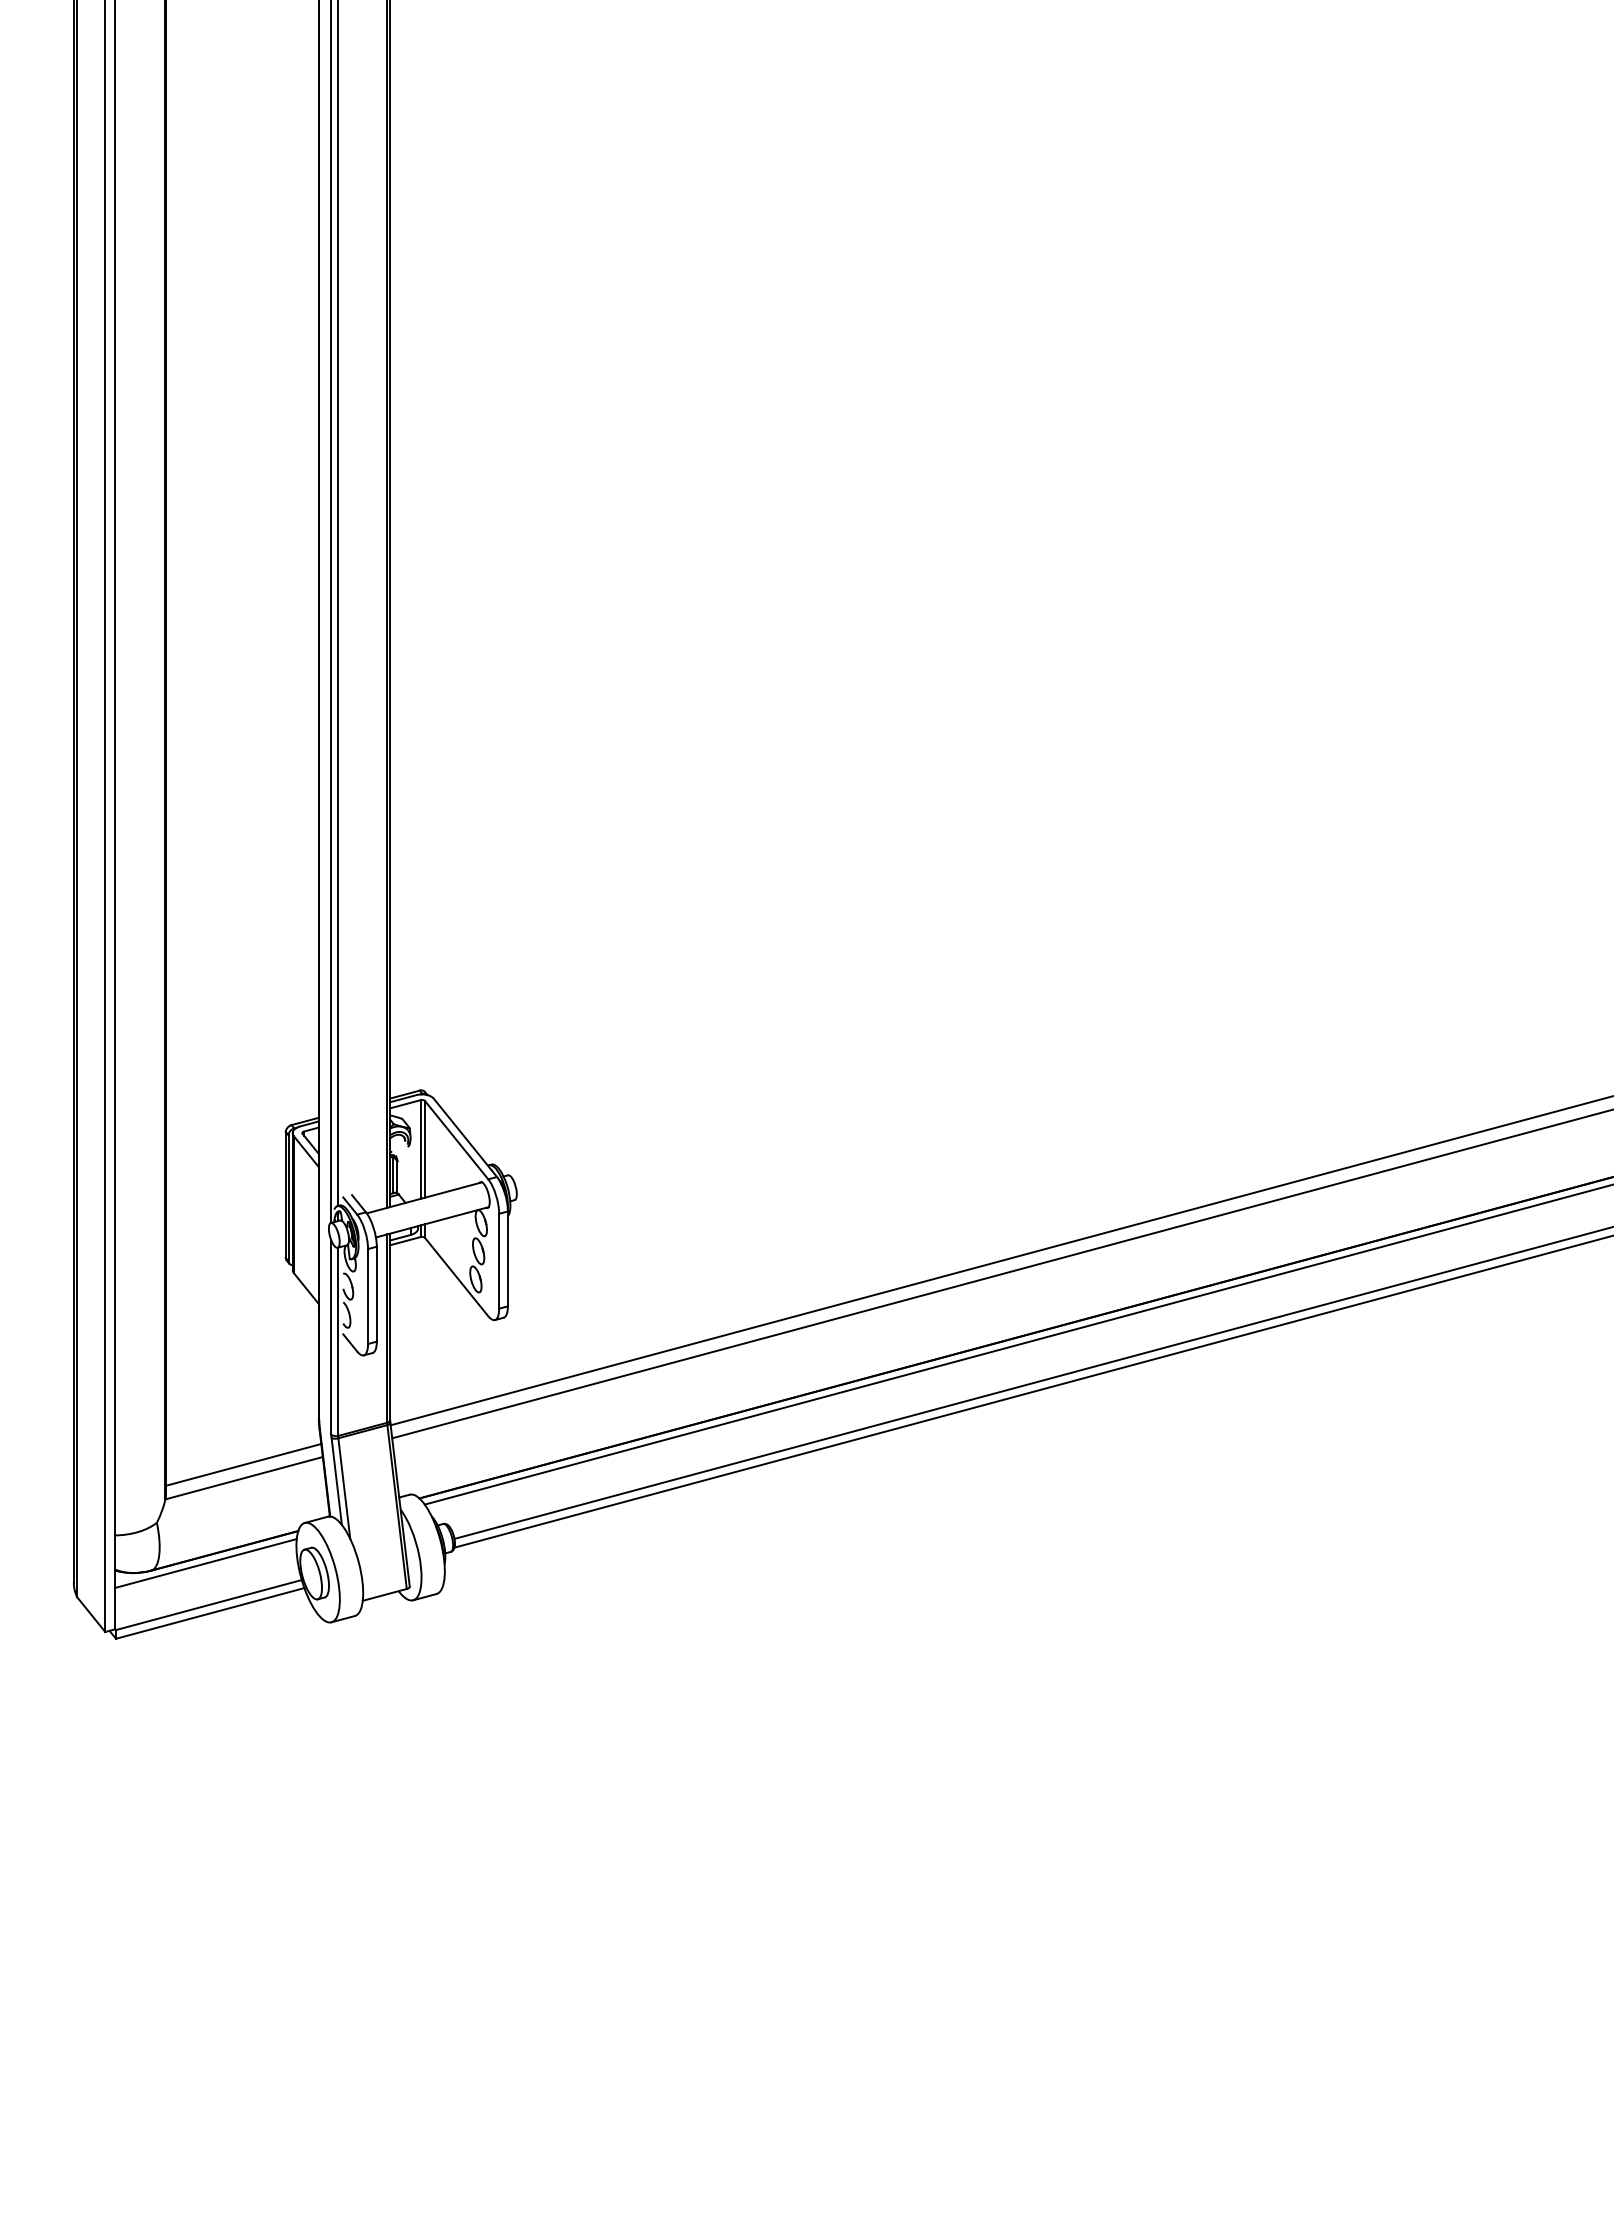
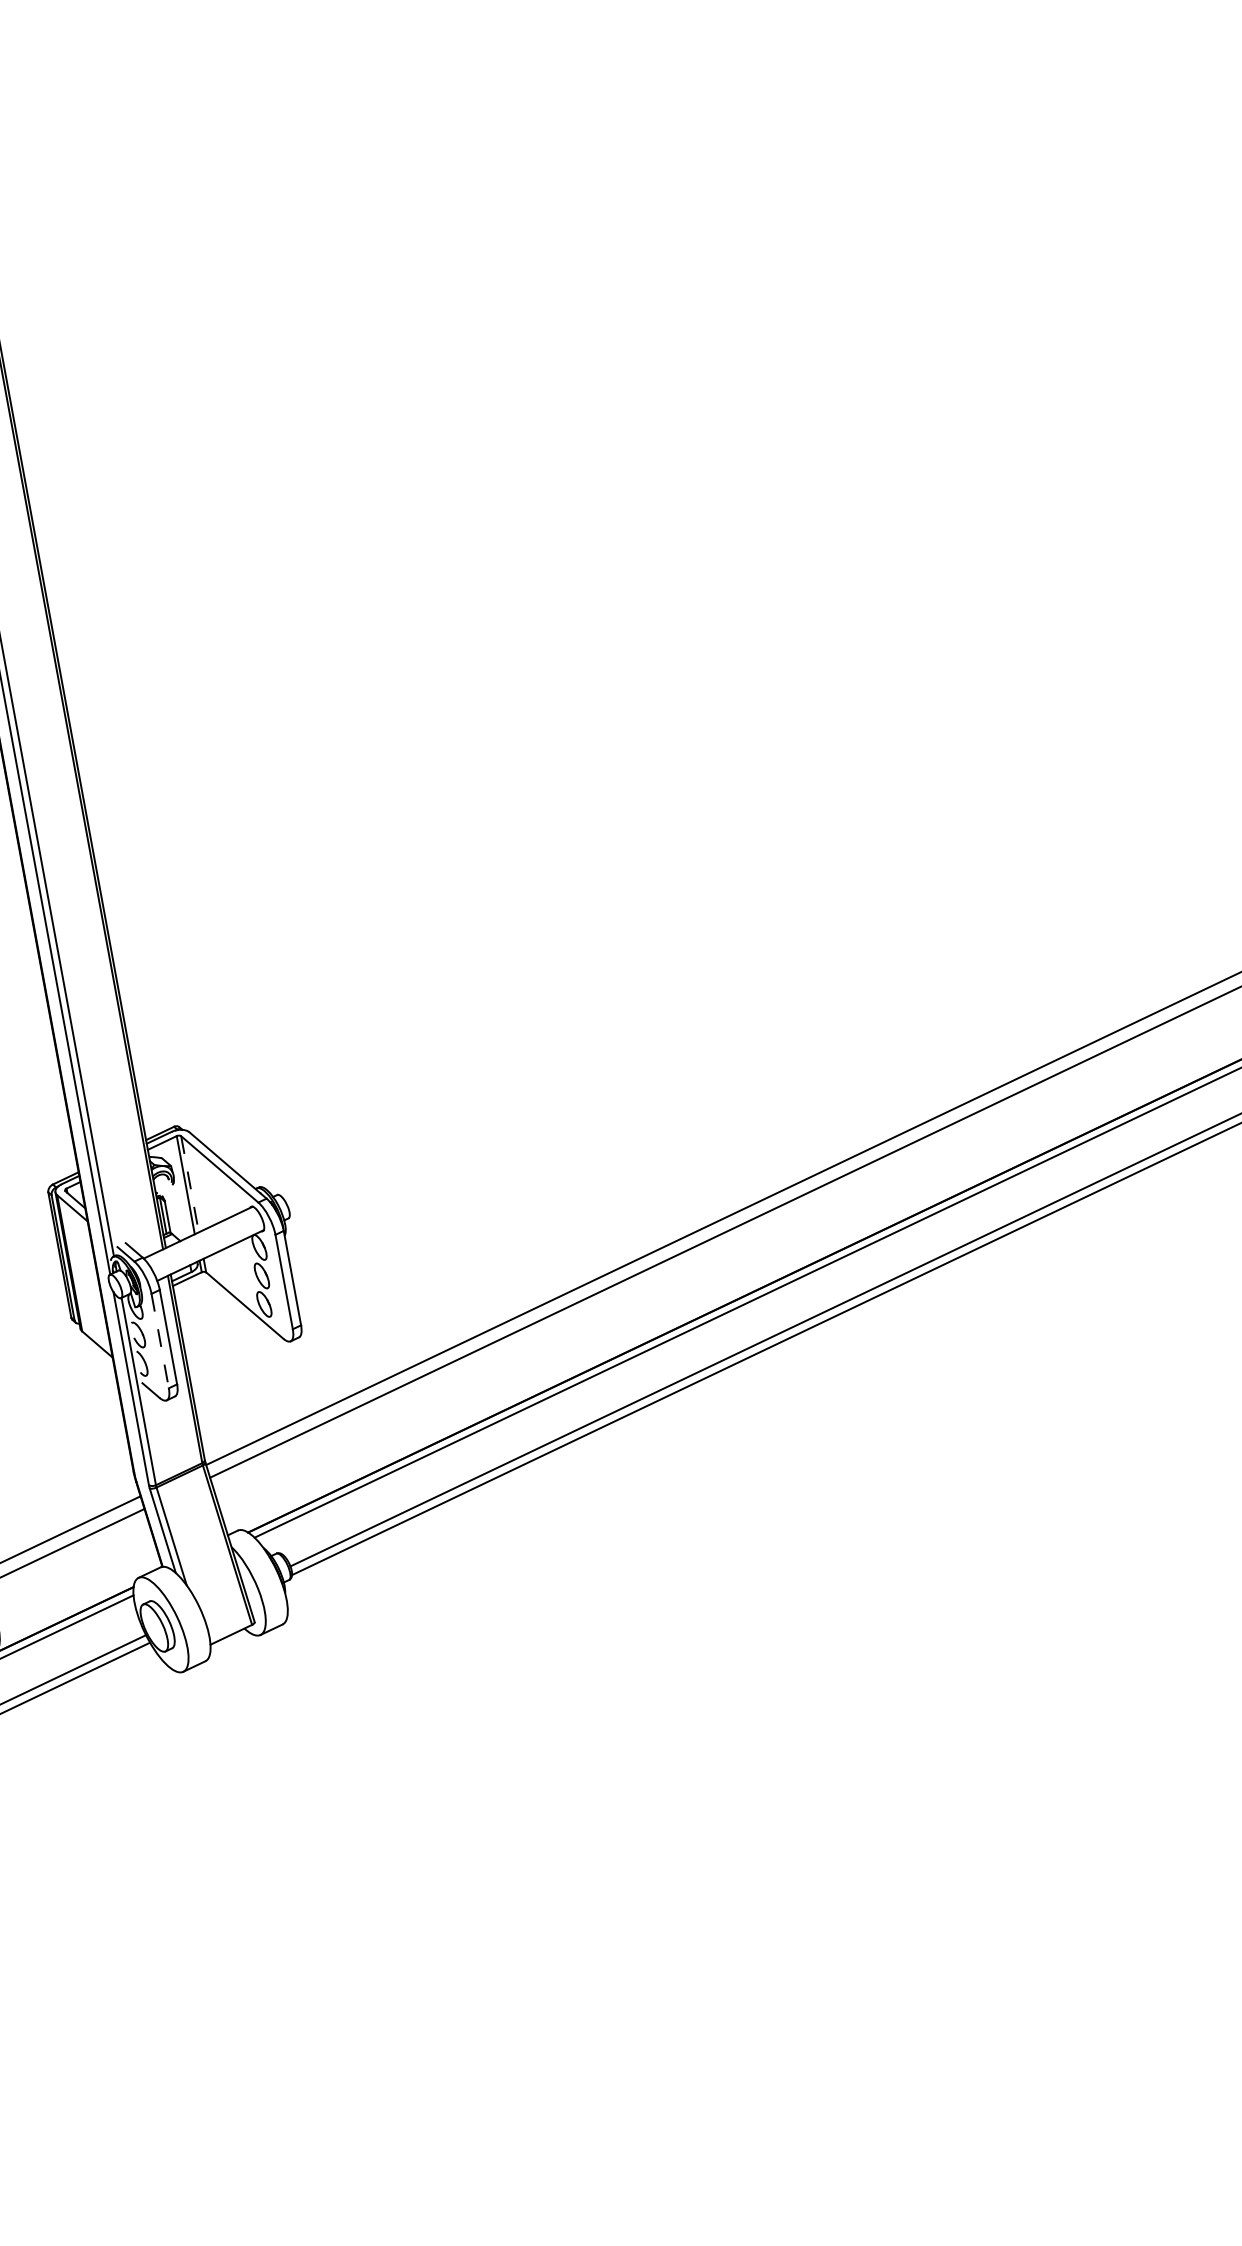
line: (425, 1149) -> (190, 1184), solid -> dashed
line: (368, 1297) -> (160, 1341), solid -> dashed

